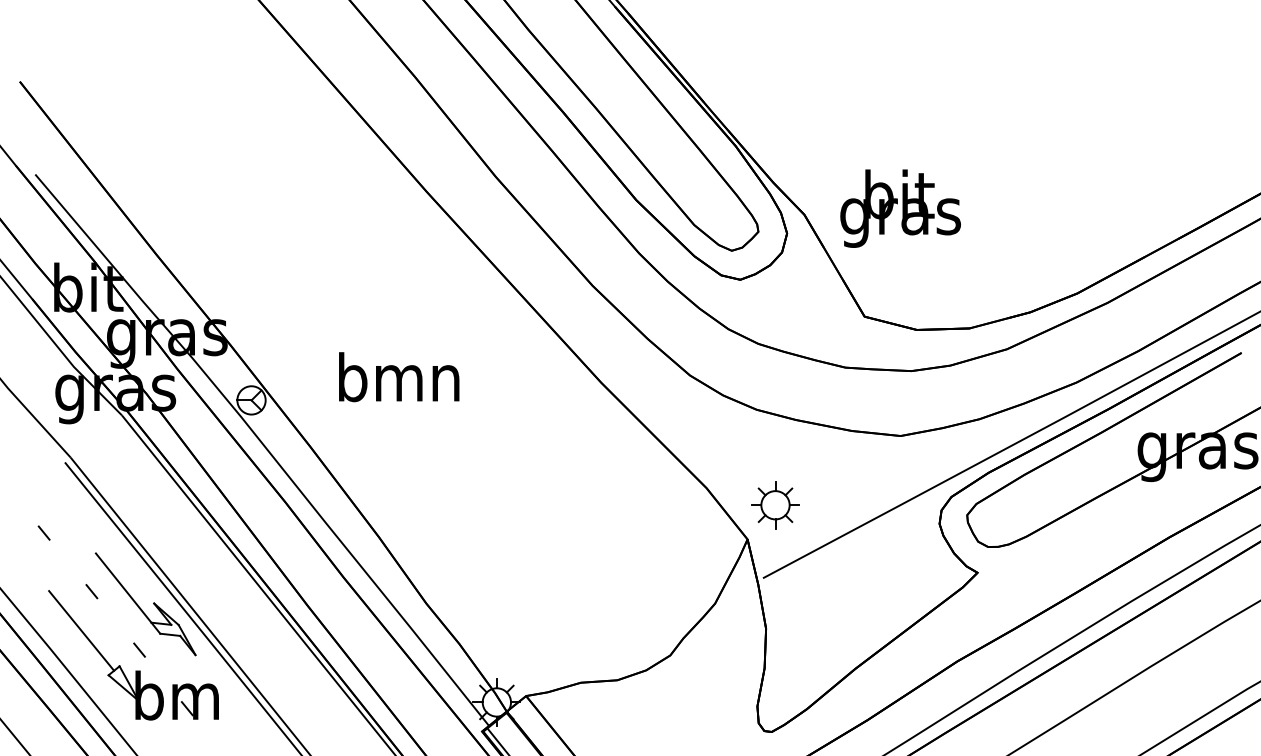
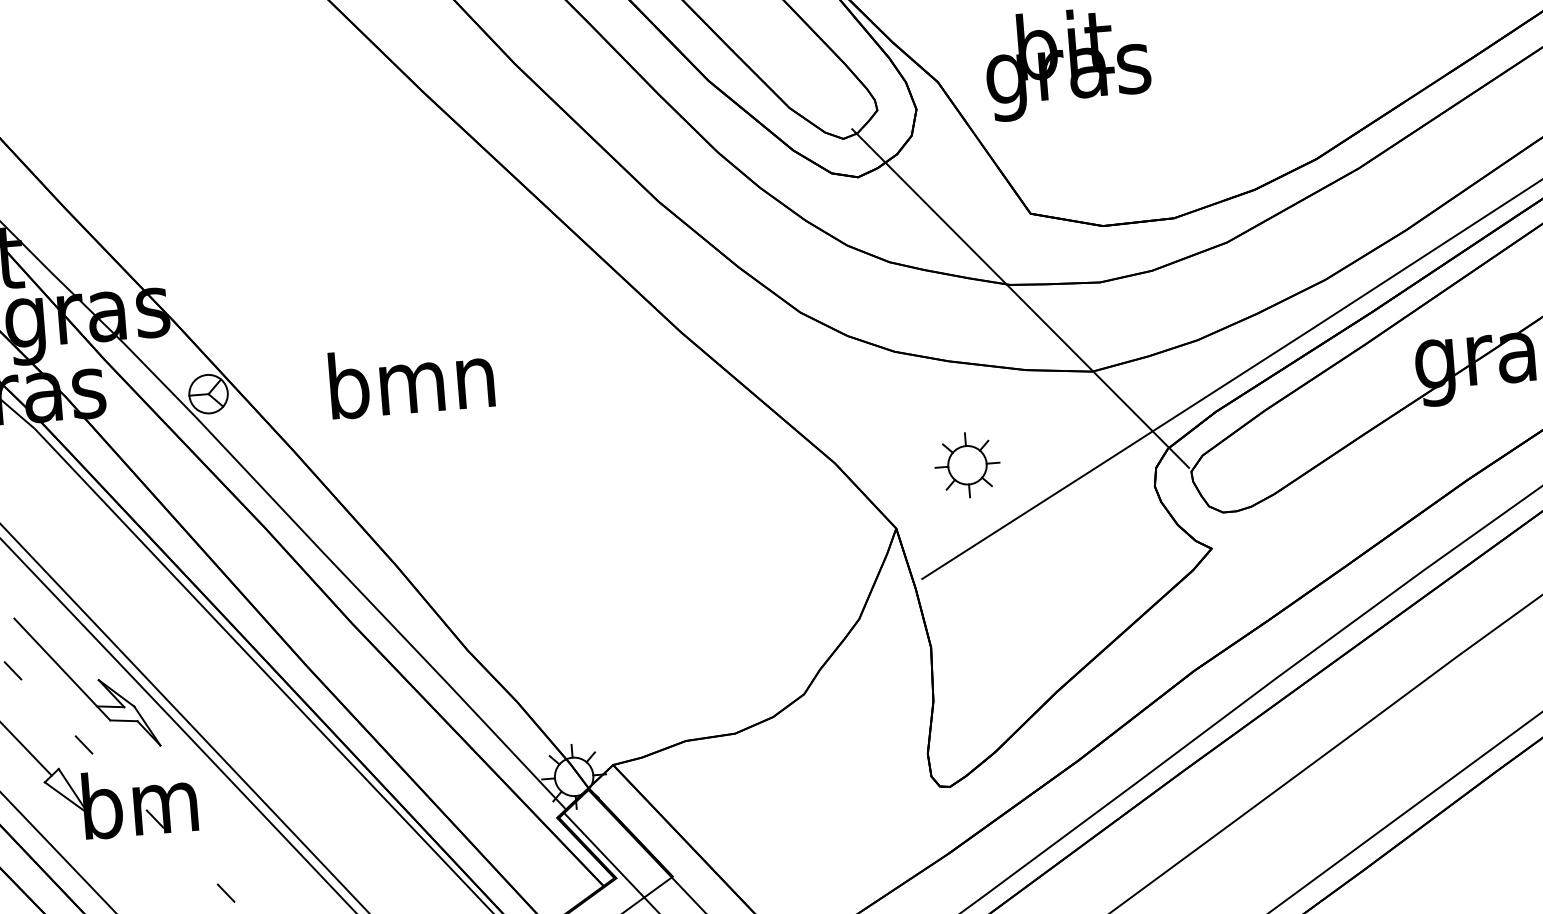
text: (399, 377) -> (412, 380), moved
line: (851, 378) -> (1019, 299), added
part: (775, 505) -> (967, 465), moved

